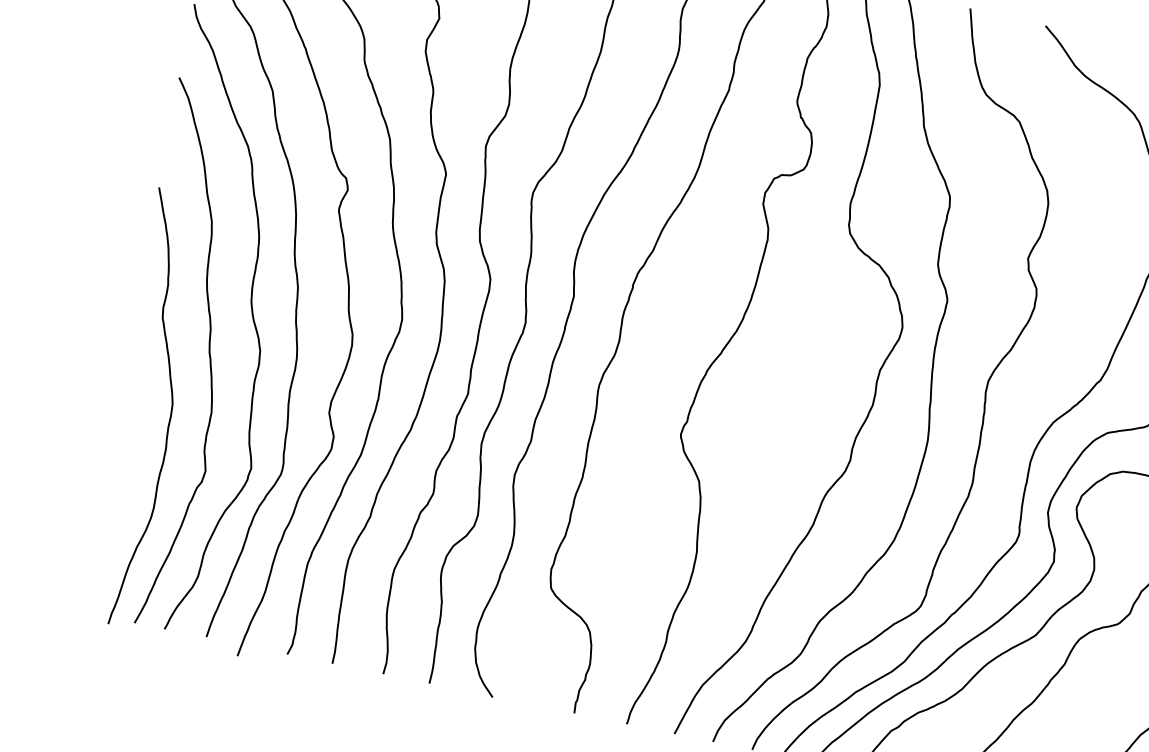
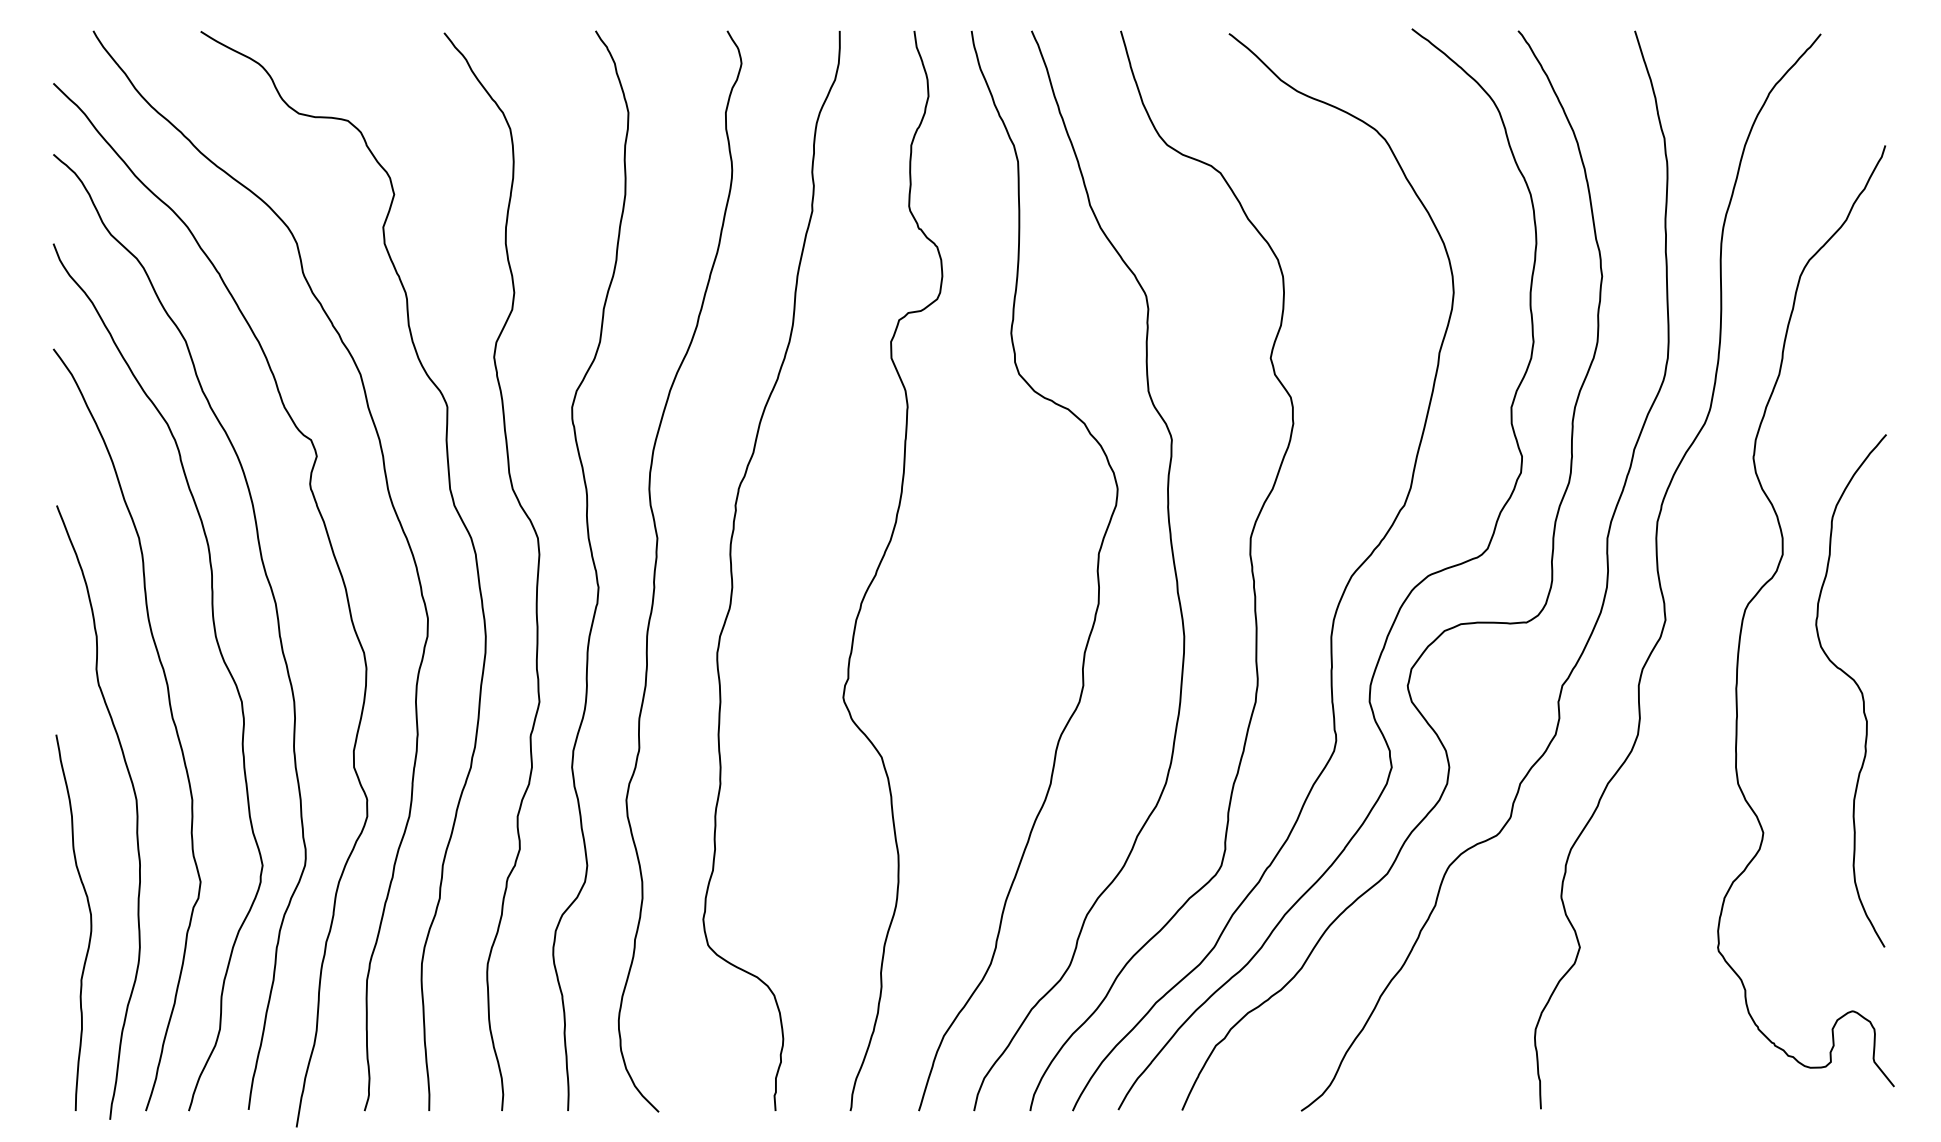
curve: (122, 483) -> (90, 922), added

